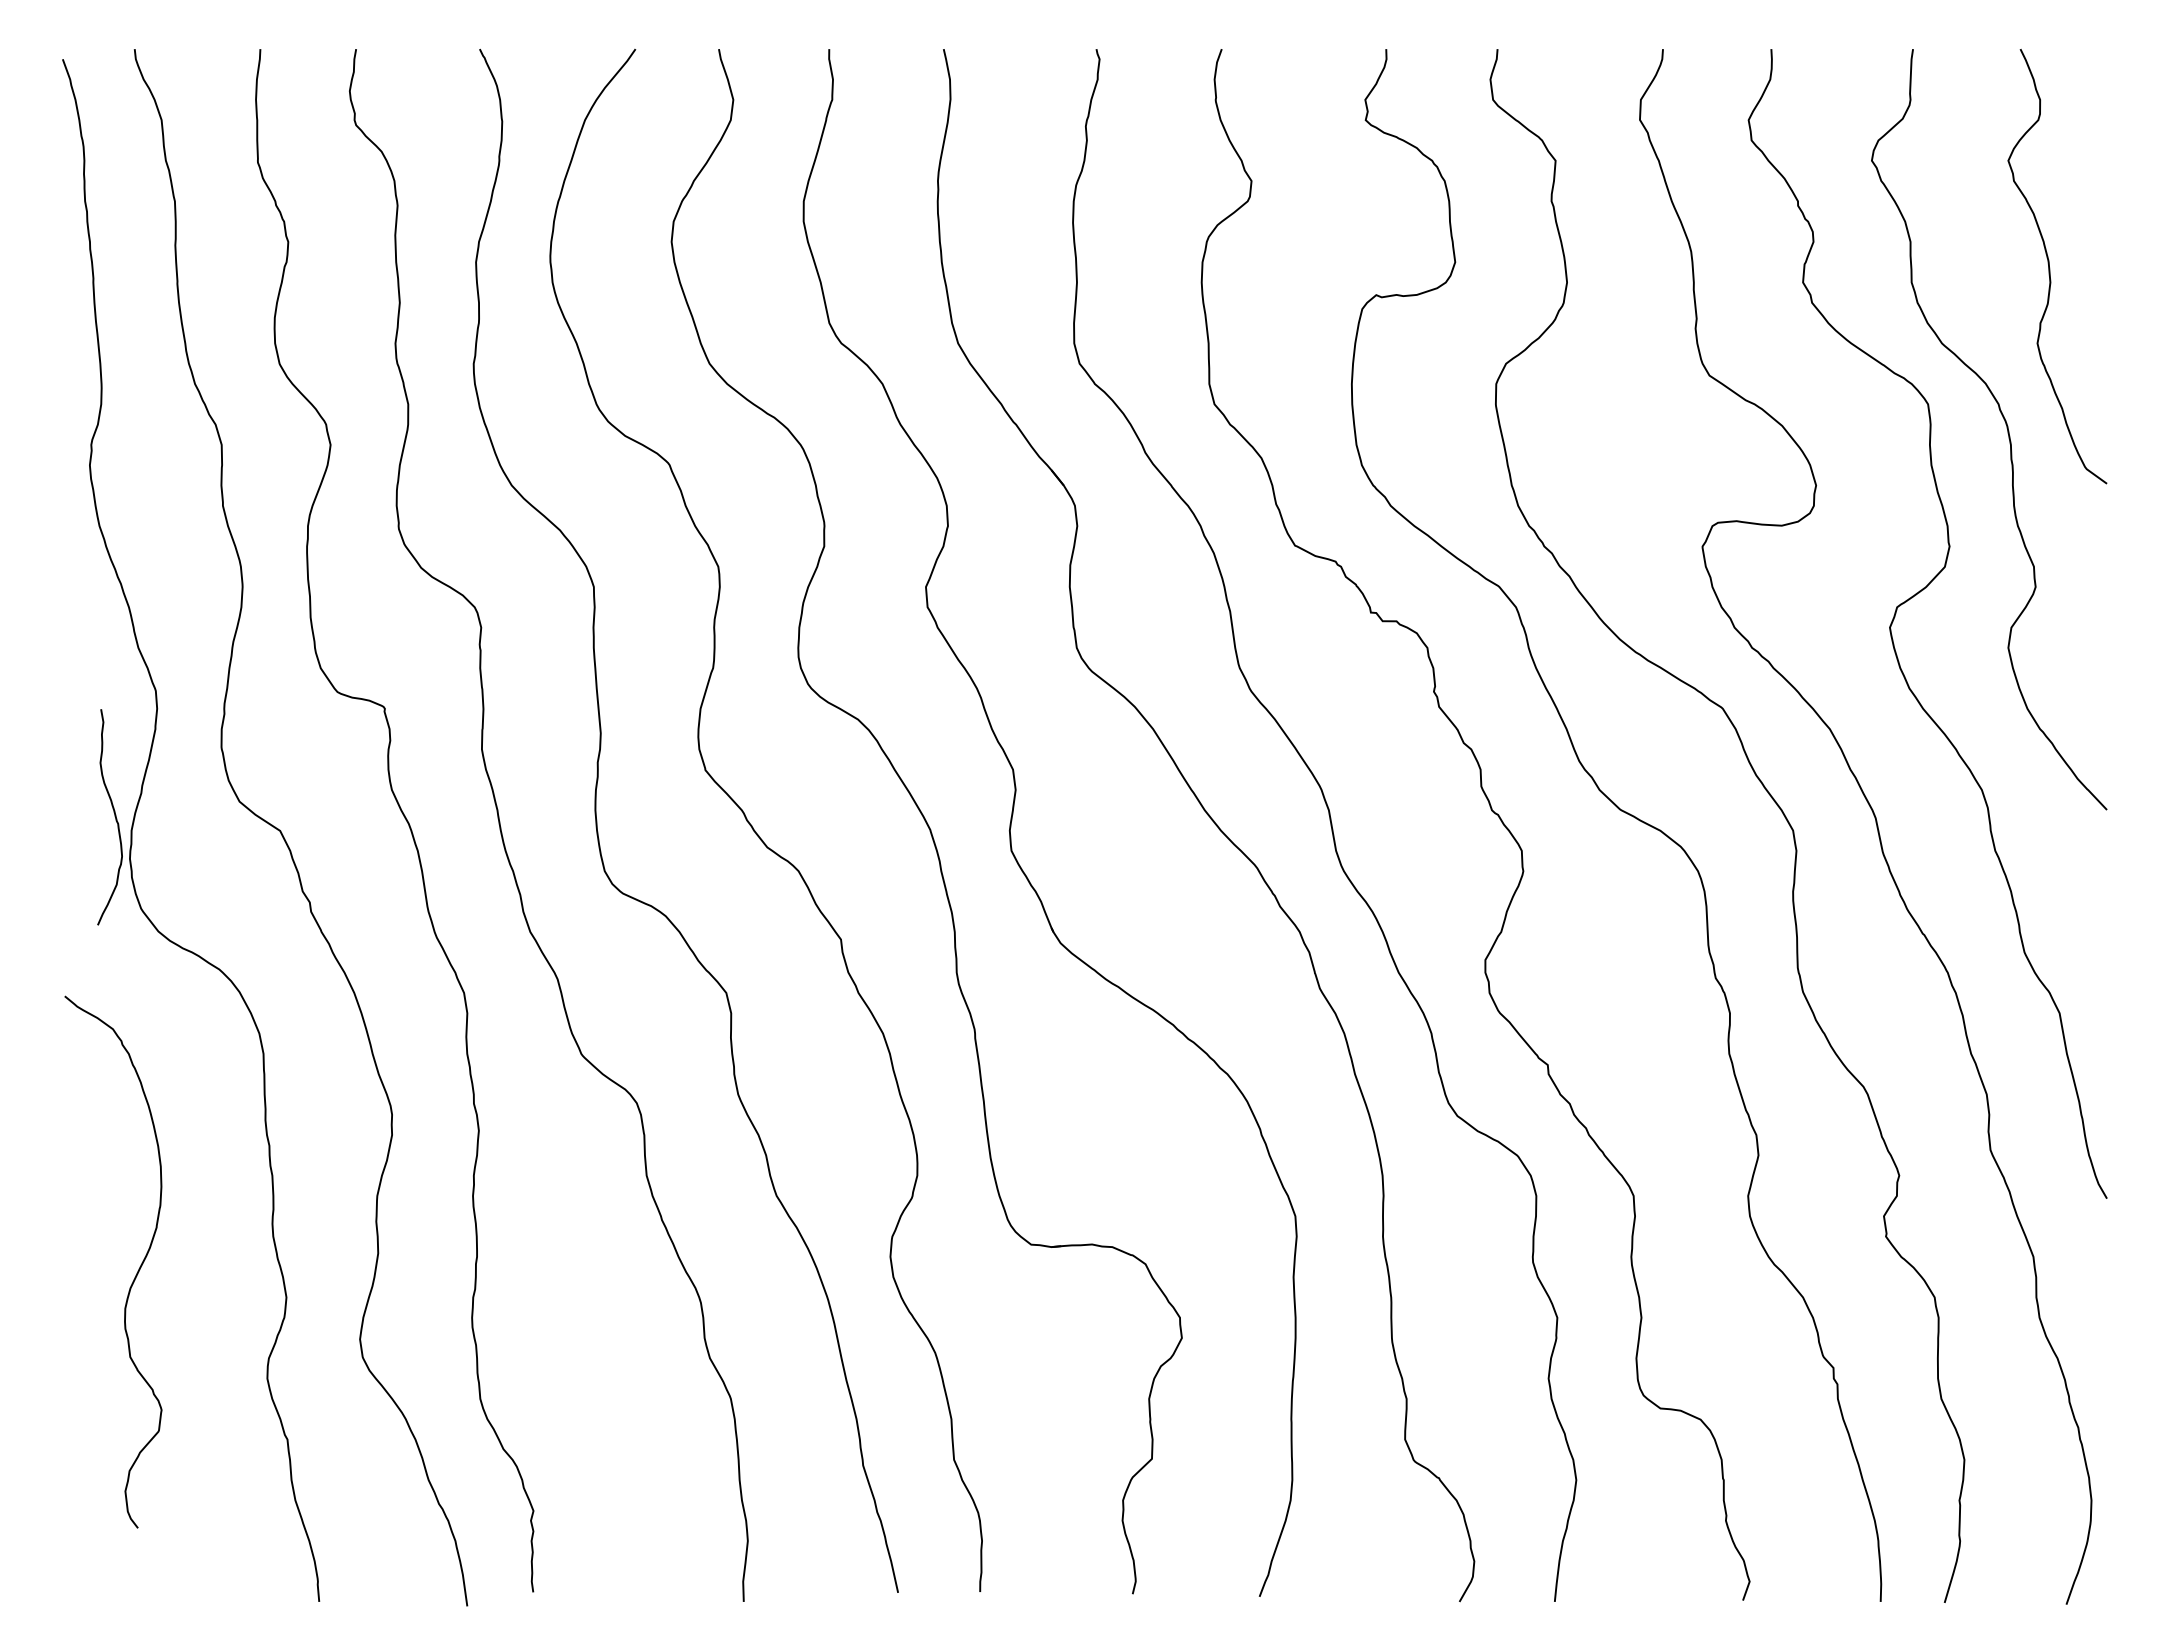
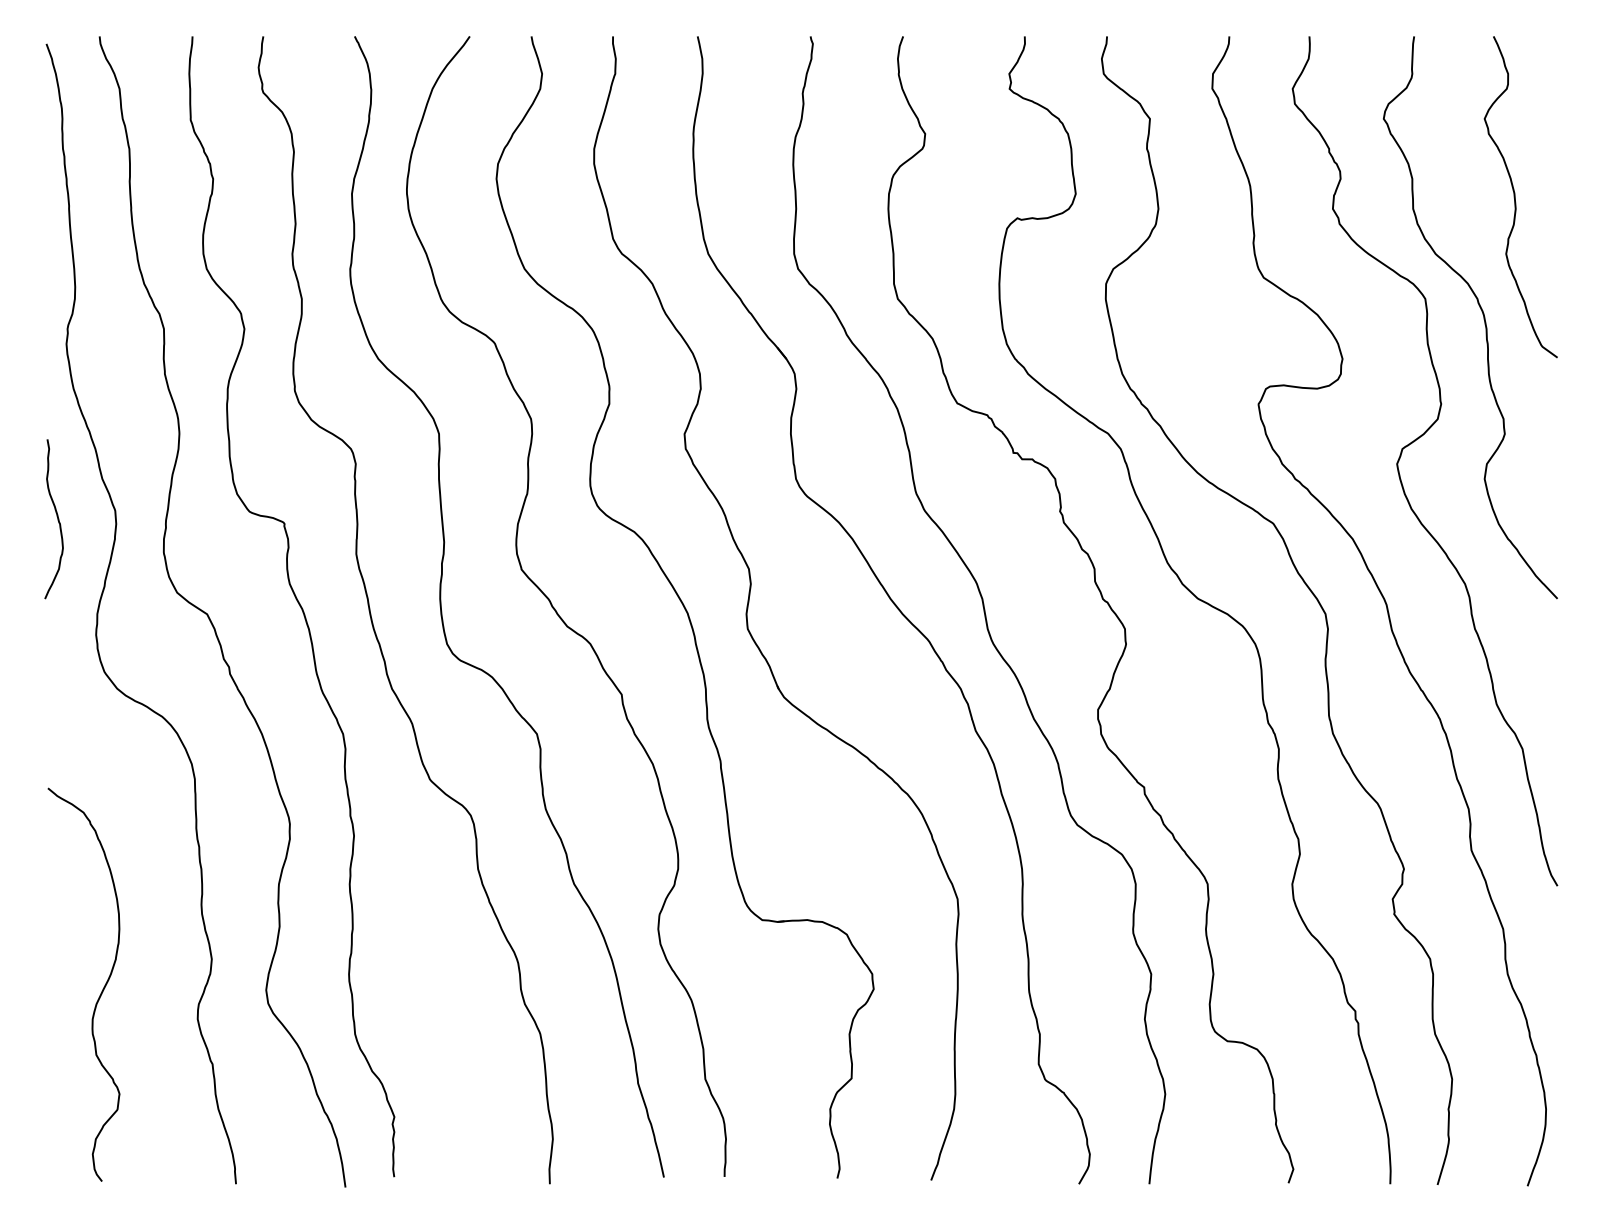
curve: (114, 816) -> (57, 518), moved
curve: (136, 1273) -> (100, 993), moved

